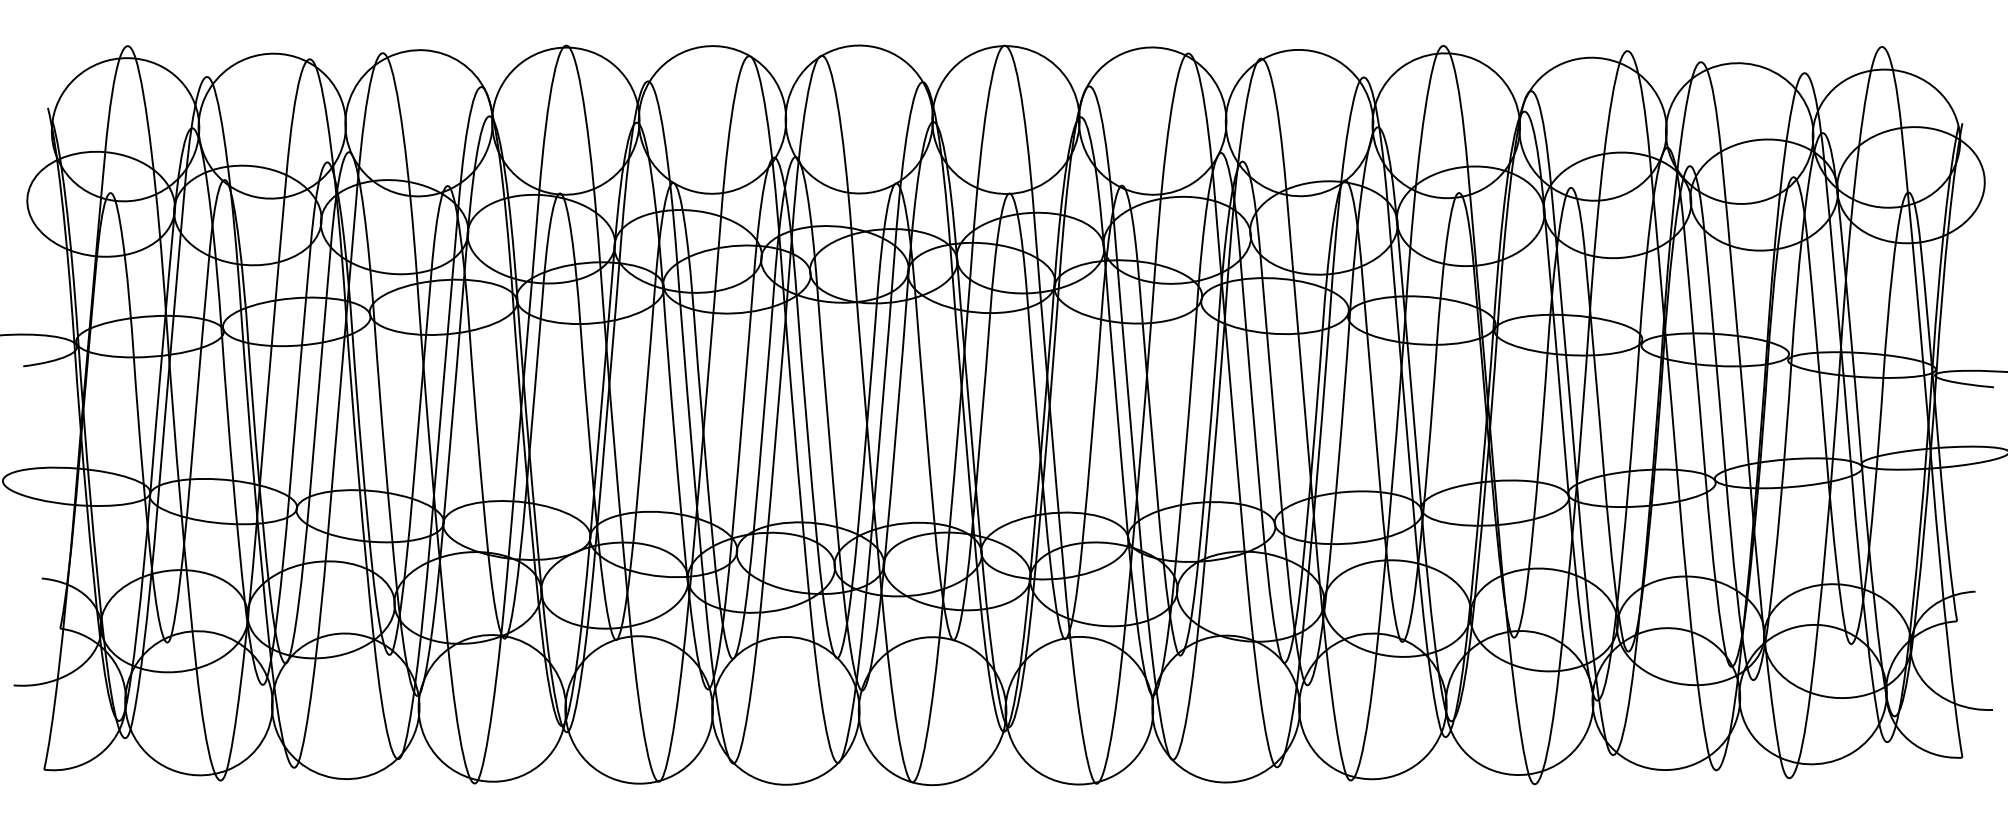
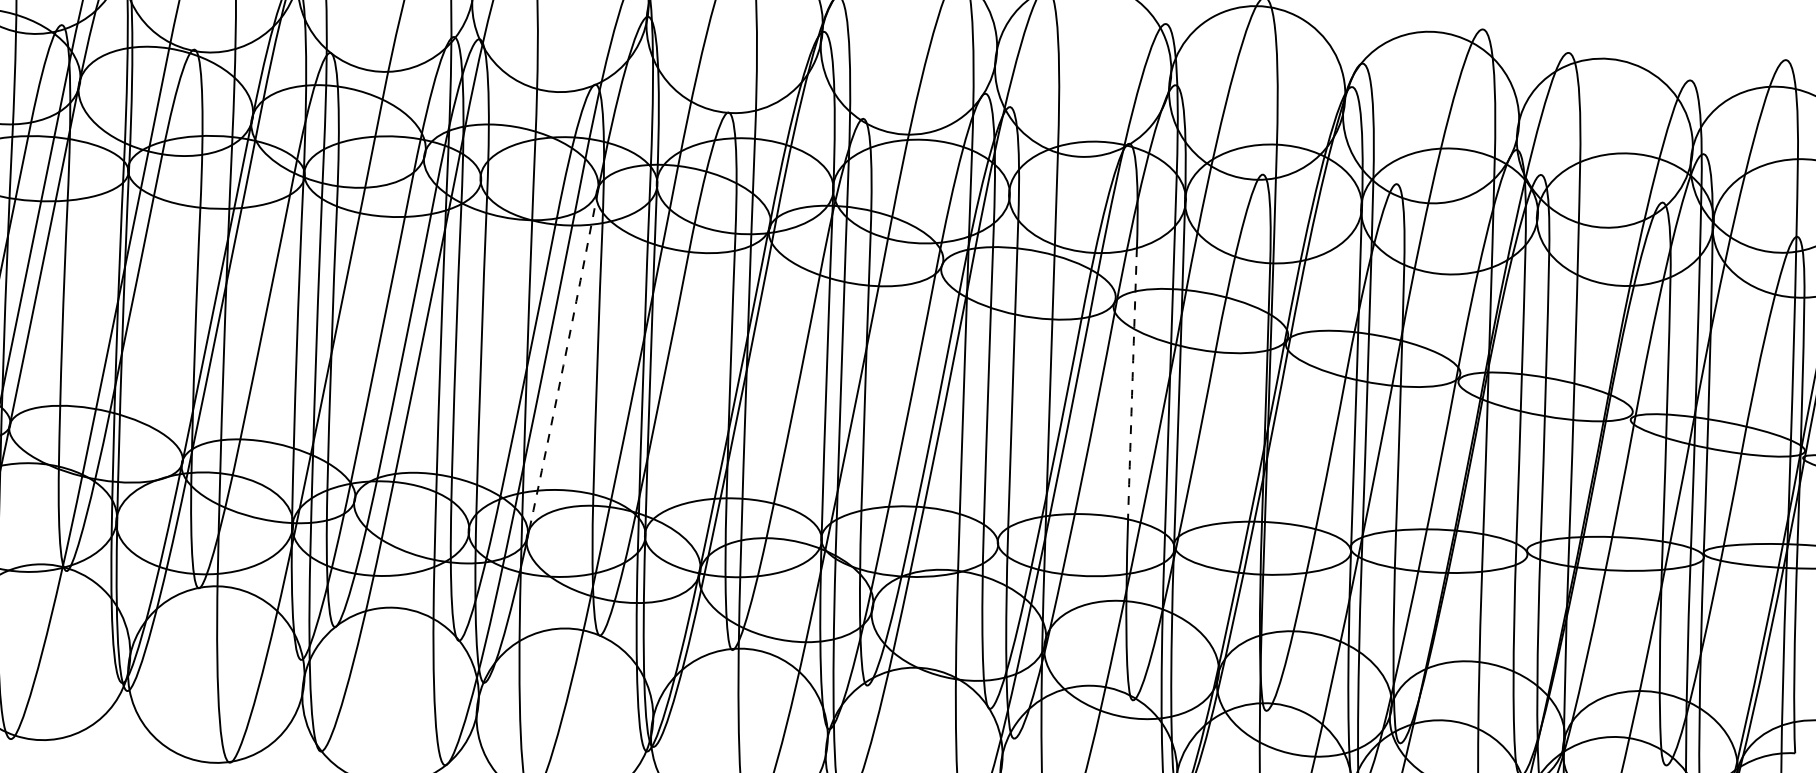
arc: (1370, 376) -> (1132, 380), solid -> dashed
arc: (897, 419) -> (563, 365), solid -> dashed

